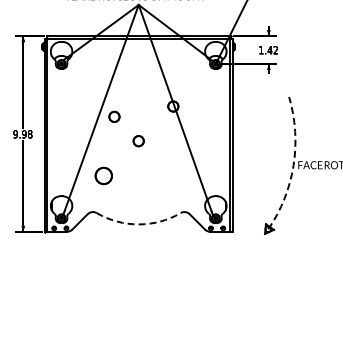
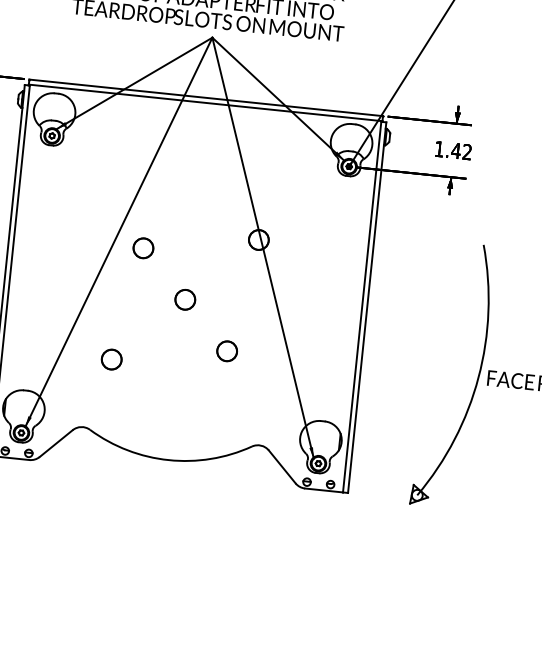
circle: (162, 165) -> (226, 351), added
arc: (293, 165) -> (478, 377), dashed -> solid
circle: (104, 175) -> (112, 359), size x0.62
arc: (138, 224) -> (168, 460), dashed -> solid

